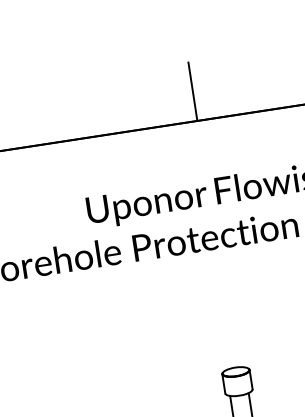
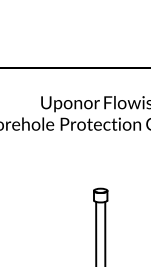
line: (192, 90) -> (100, 52), removed

